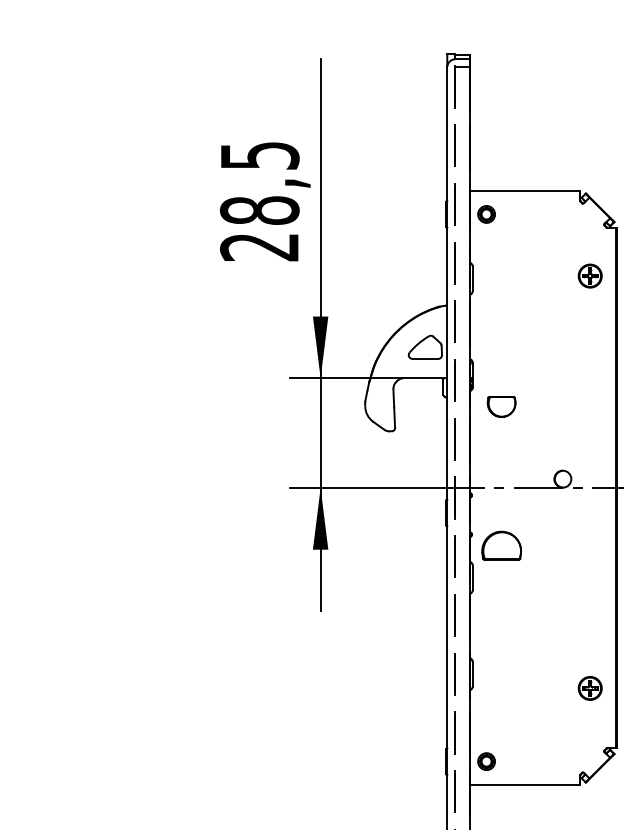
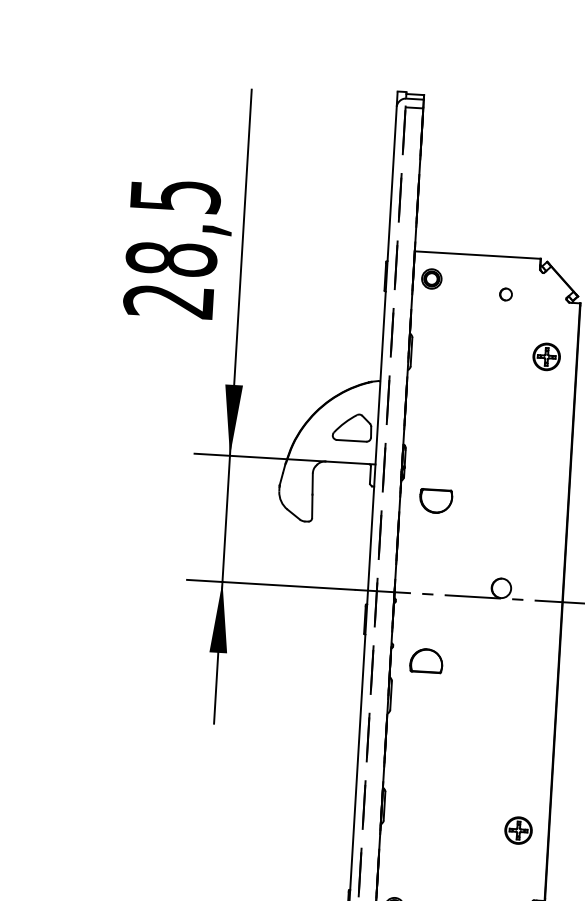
circle: (551, 224) -> (505, 294), added
part: (501, 545) -> (426, 660), size x0.71

